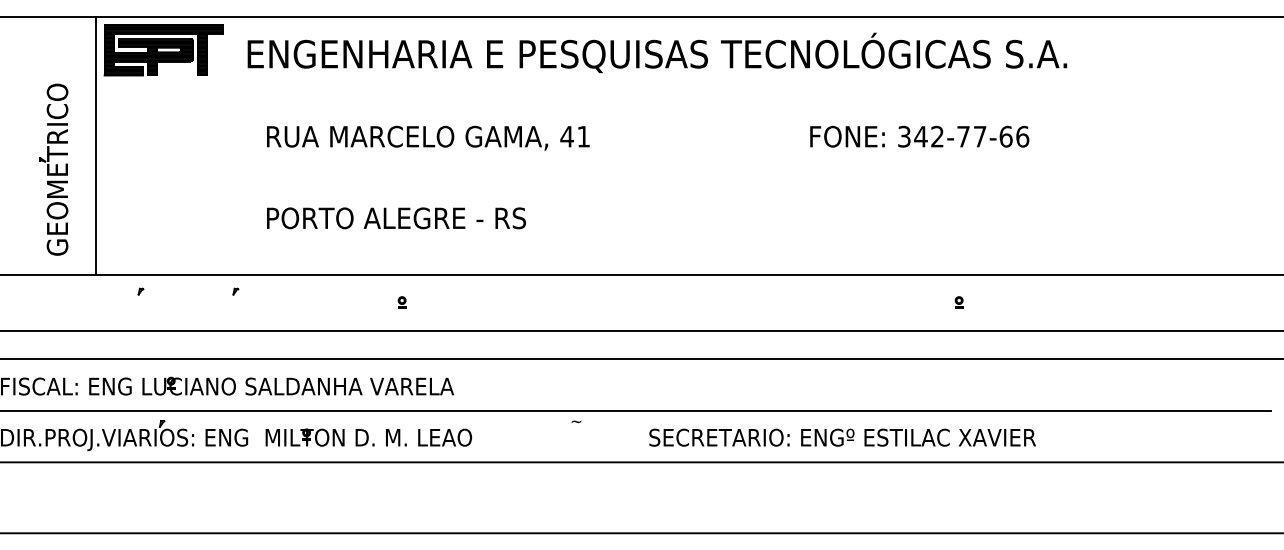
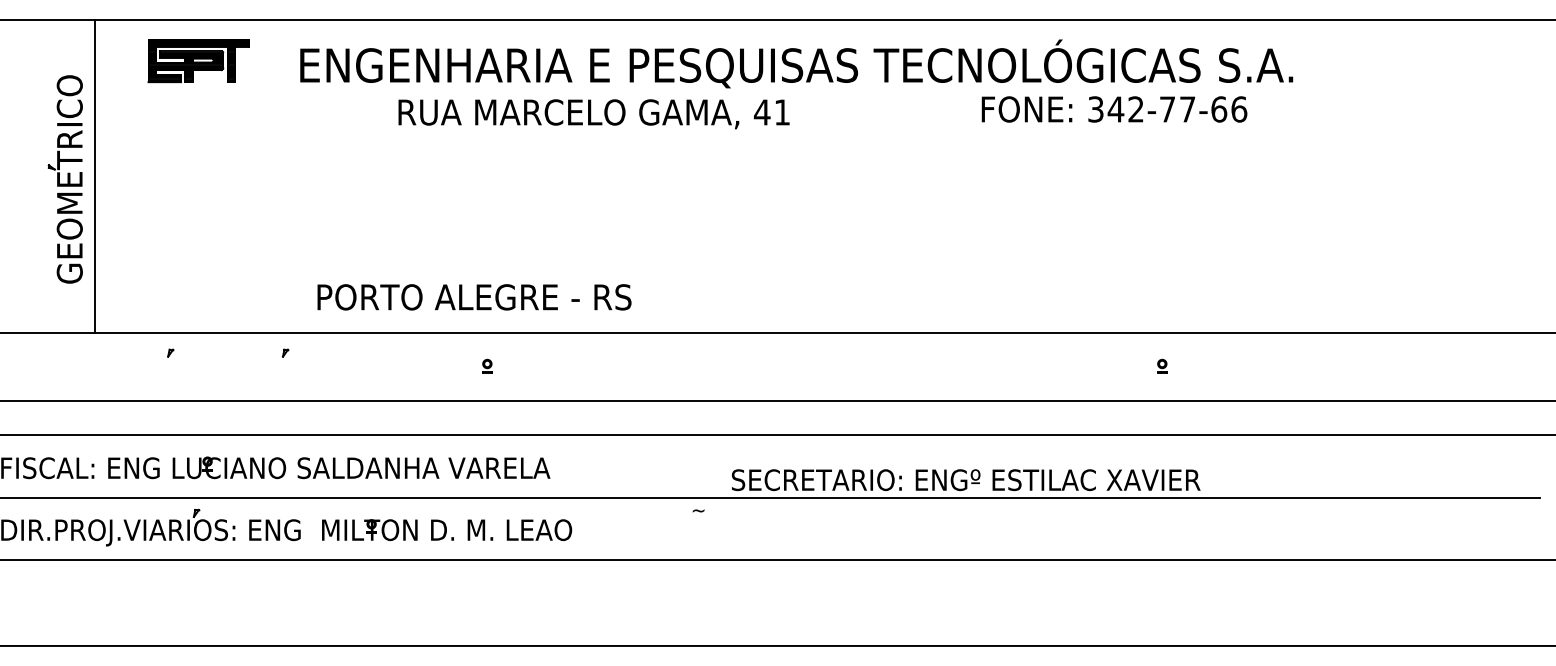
part: (163, 50) -> (198, 60), size x0.7
text: (919, 136) -> (1114, 109), moved
text: (427, 138) -> (593, 114), moved
line: (96, 145) -> (94, 176), moved
part: (53, 169) -> (64, 179), moved
text: (396, 218) -> (474, 297), moved
text: (842, 437) -> (965, 480), moved

